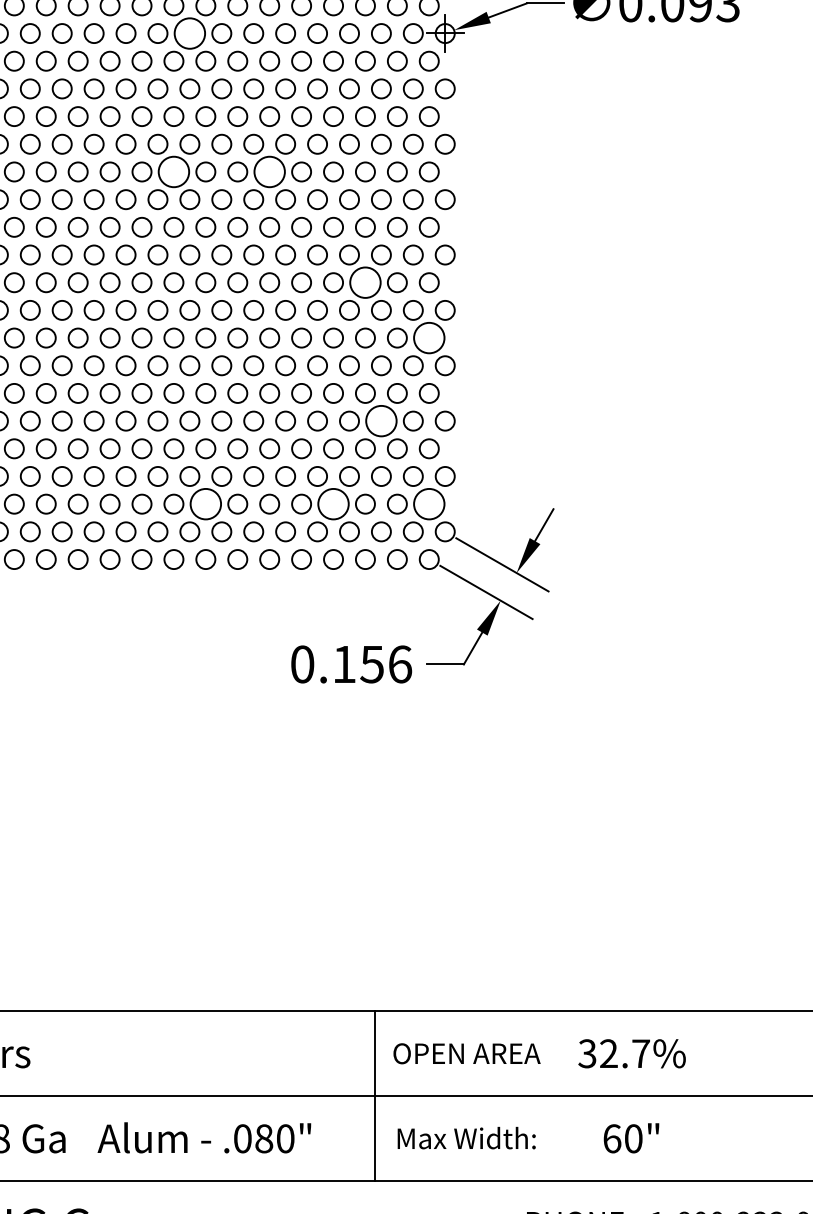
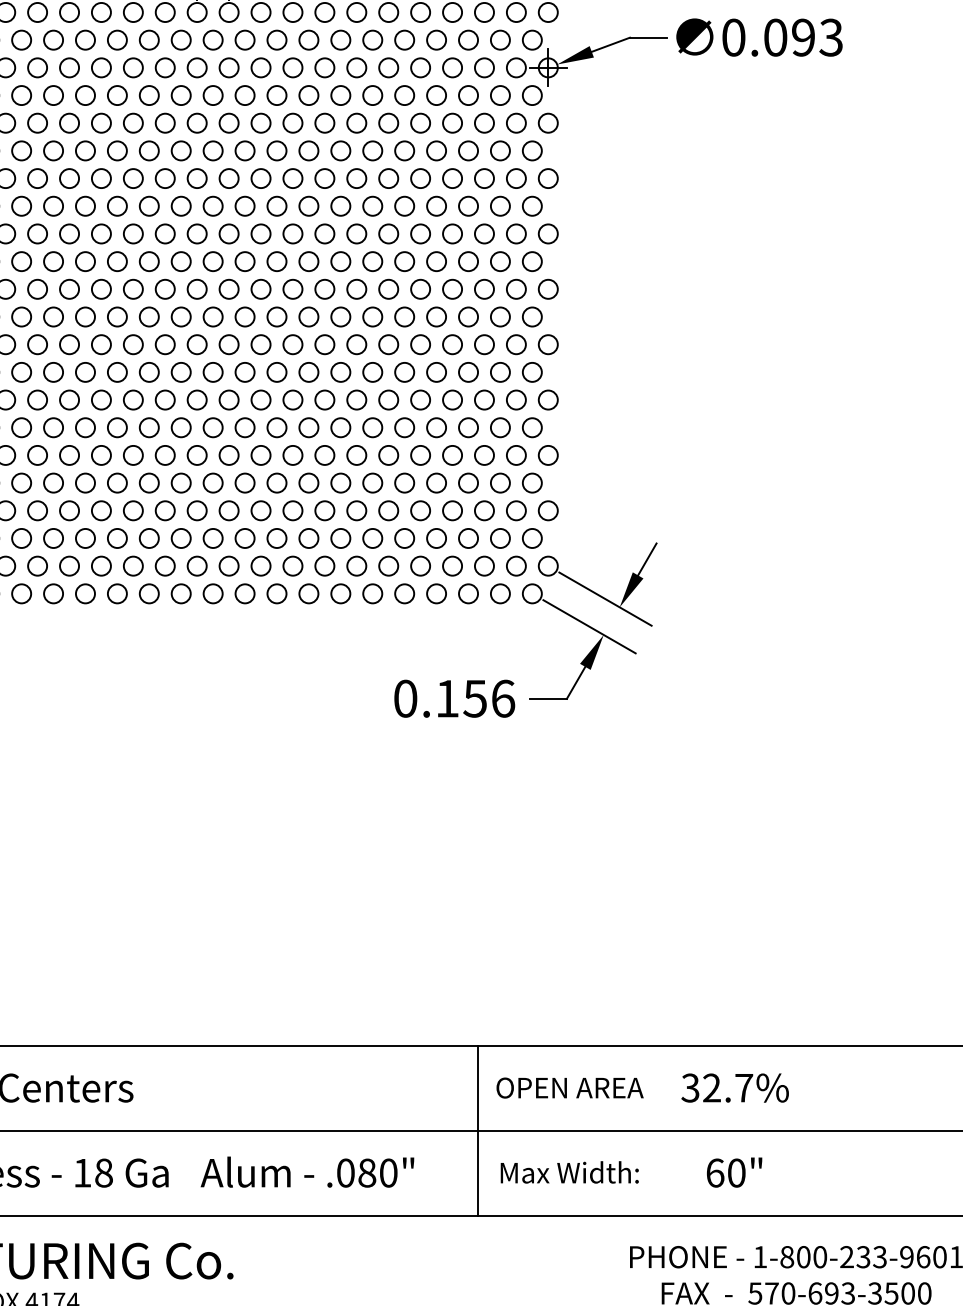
circle: (189, 33) -> (292, 67), size x0.62
circle: (173, 171) -> (276, 205), size x0.62
circle: (269, 171) -> (372, 205), size x0.62
circle: (365, 282) -> (468, 316), size x0.62
circle: (428, 337) -> (531, 371), size x0.62
circle: (380, 420) -> (483, 454), size x0.62
circle: (205, 504) -> (308, 538), size x0.62
circle: (333, 504) -> (436, 538), size x0.62
circle: (428, 504) -> (531, 538), size x0.62

